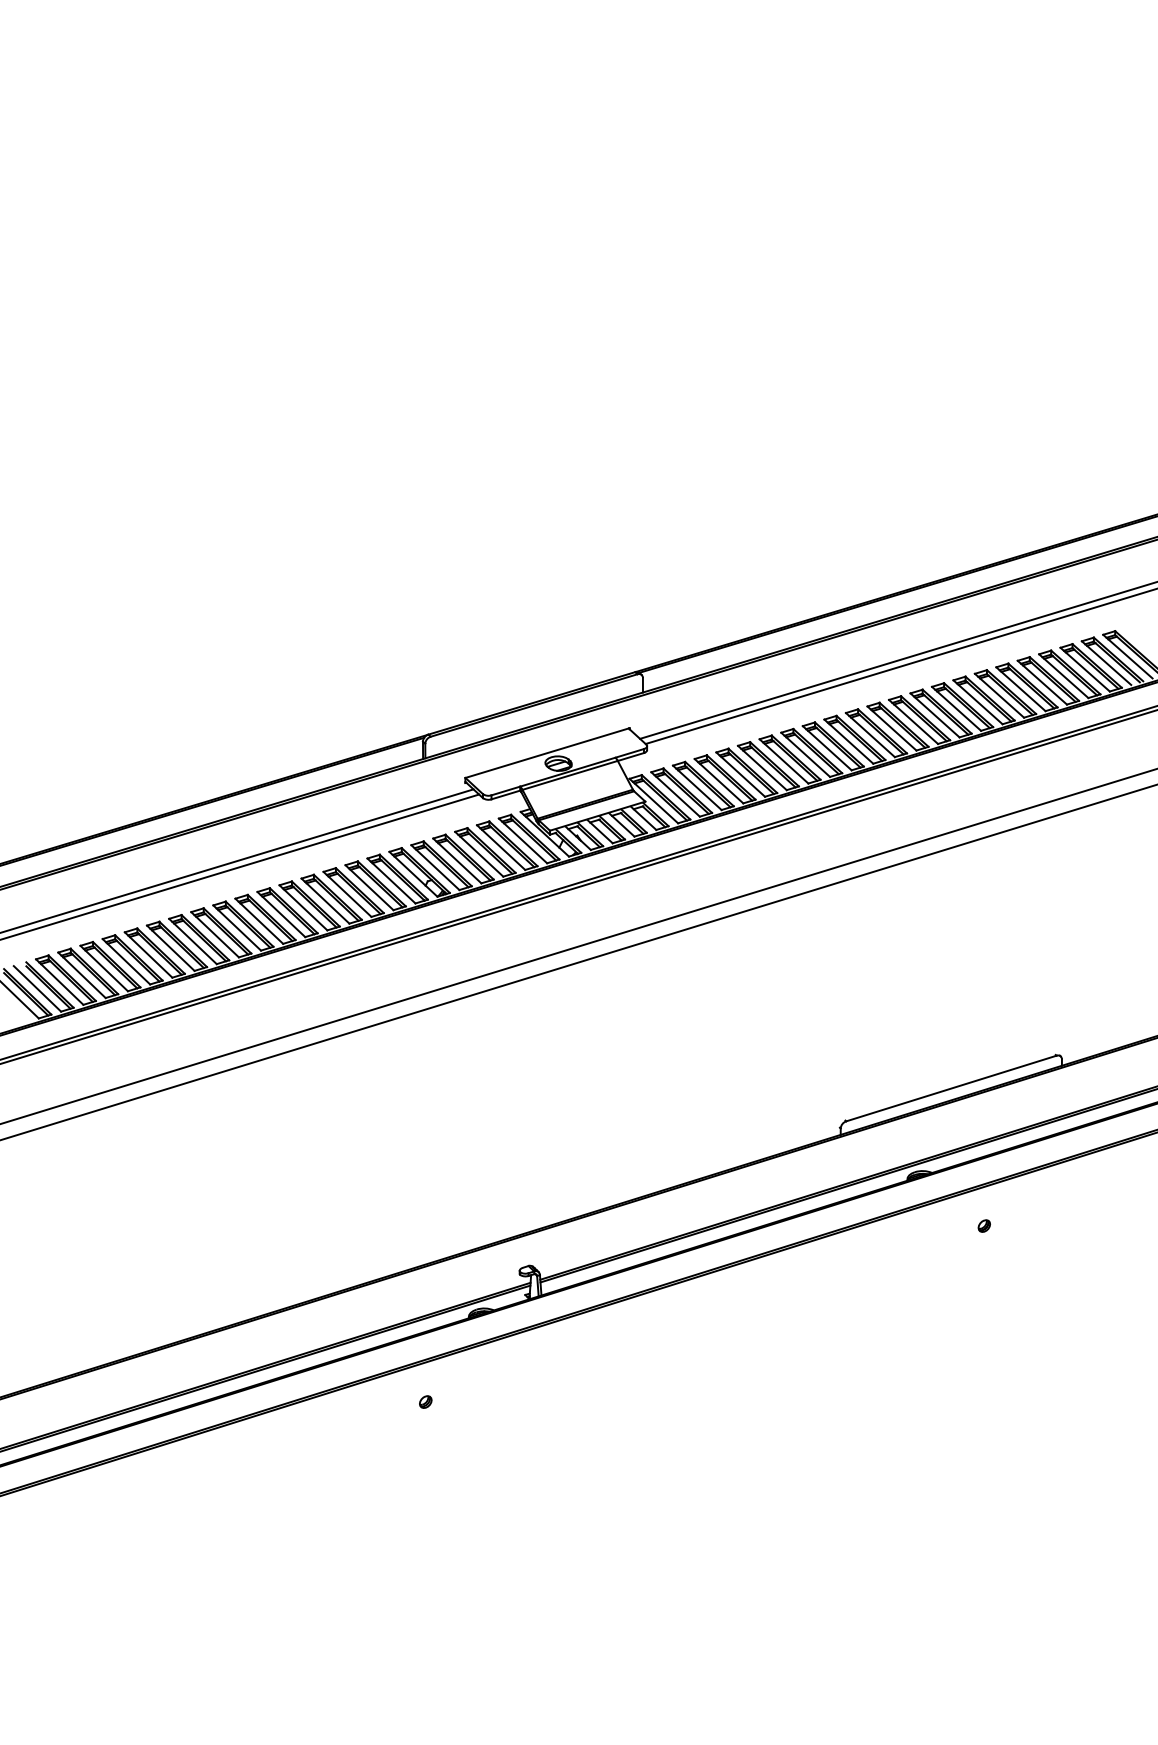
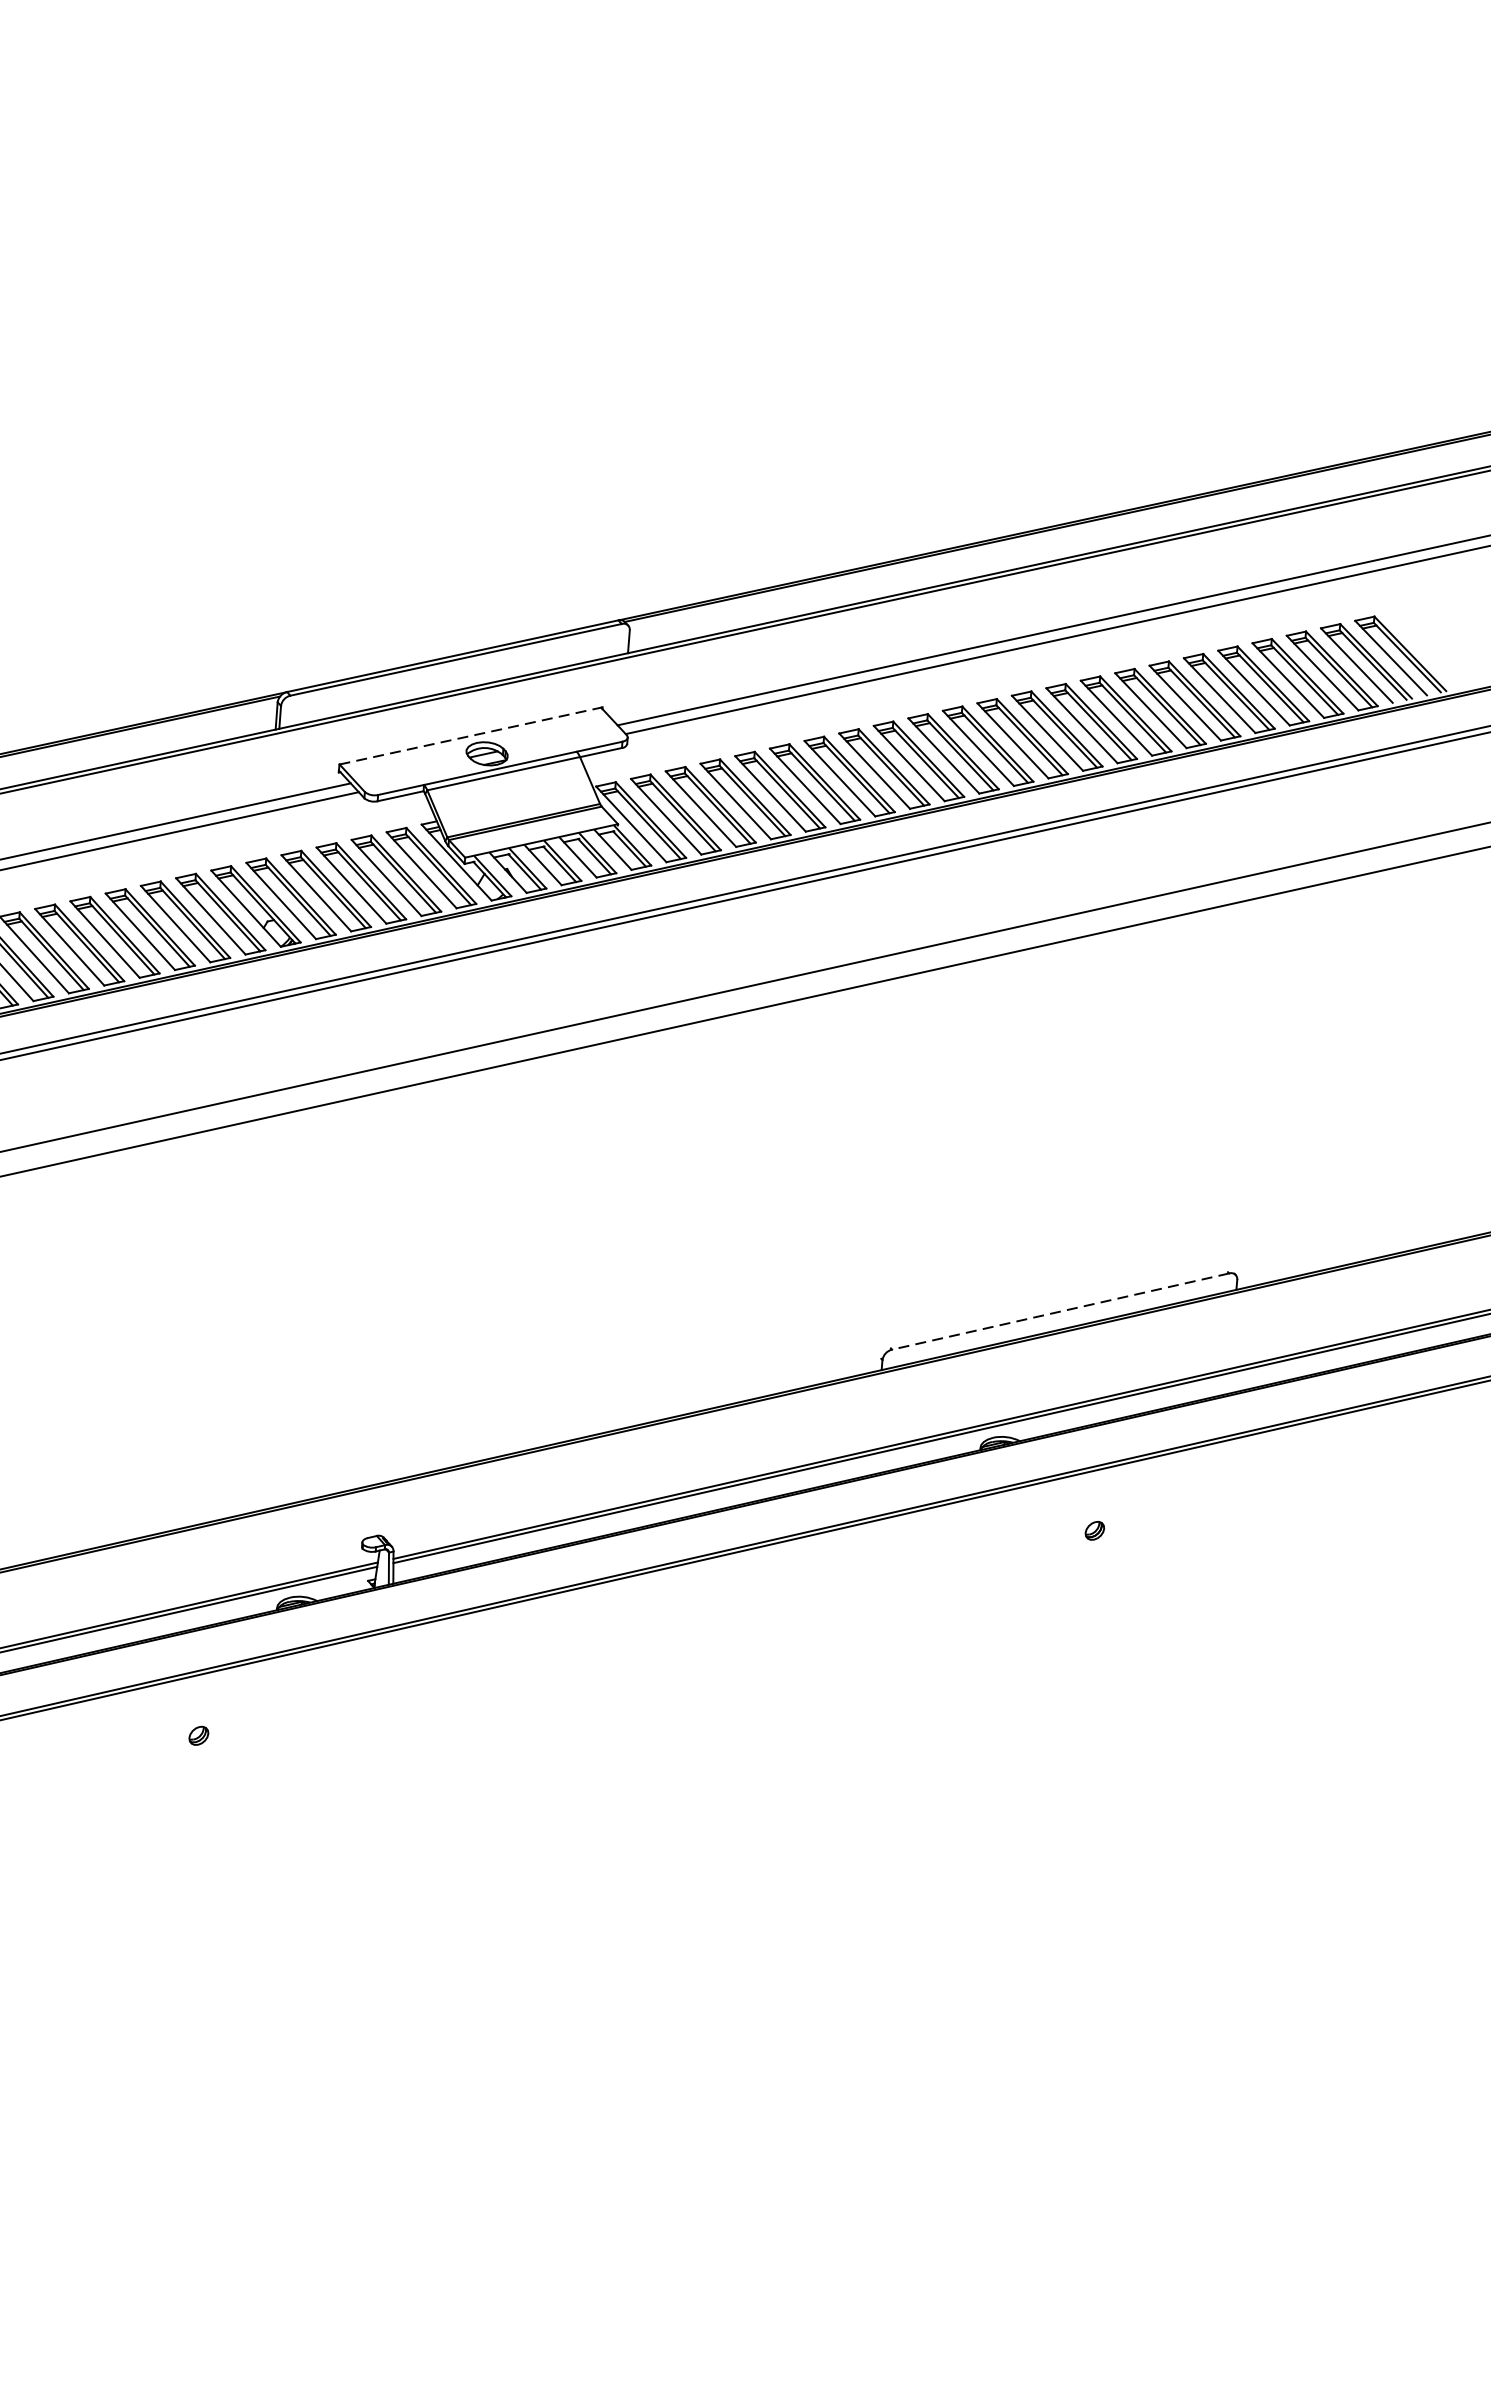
line: (547, 753) -> (470, 736), solid -> dashed
line: (950, 1088) -> (1059, 1311), solid -> dashed

